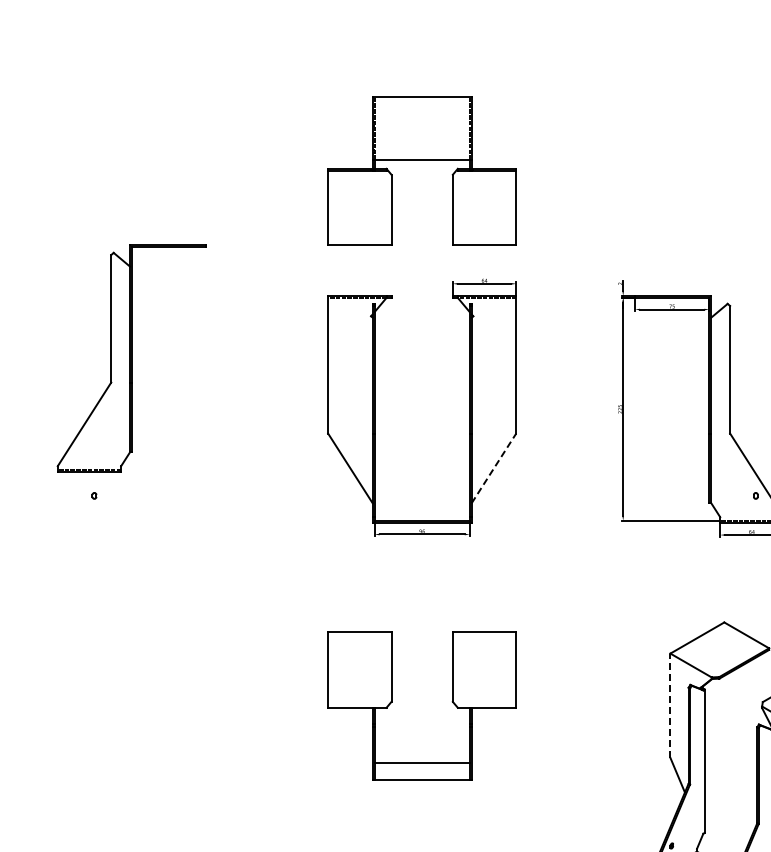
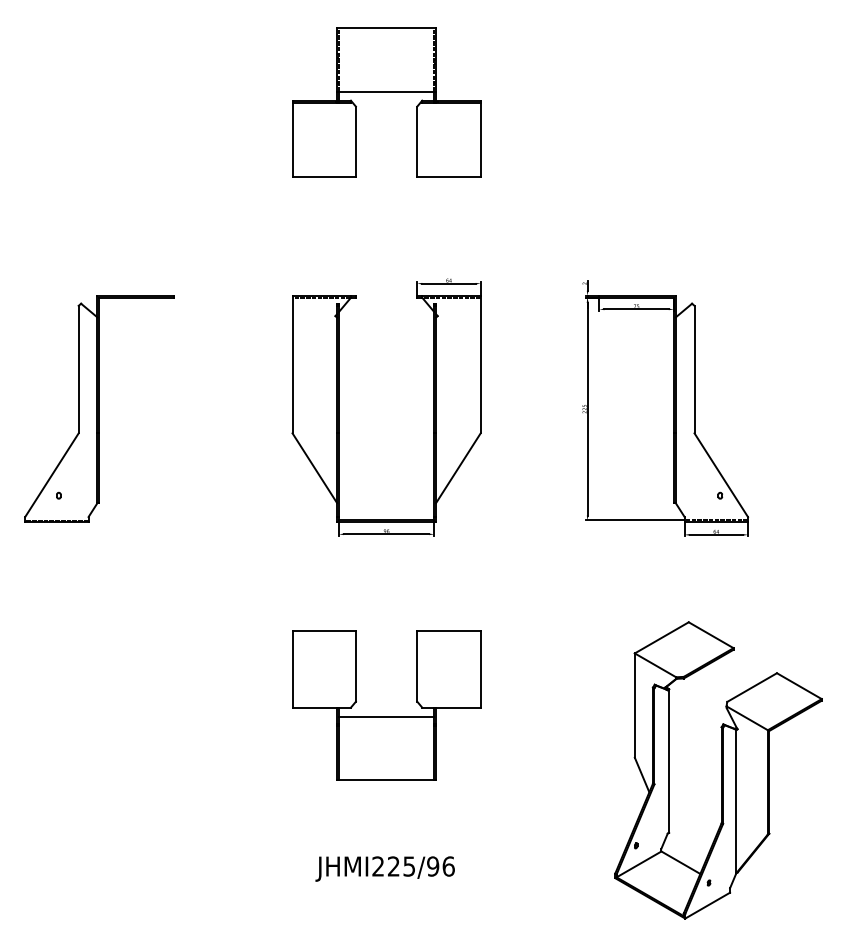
part: (422, 160) -> (386, 92), moved
part: (132, 357) -> (99, 408), moved
line: (494, 467) -> (458, 467), dashed -> solid
line: (670, 705) -> (634, 705), dashed -> solid
line: (422, 762) -> (386, 716), moved

